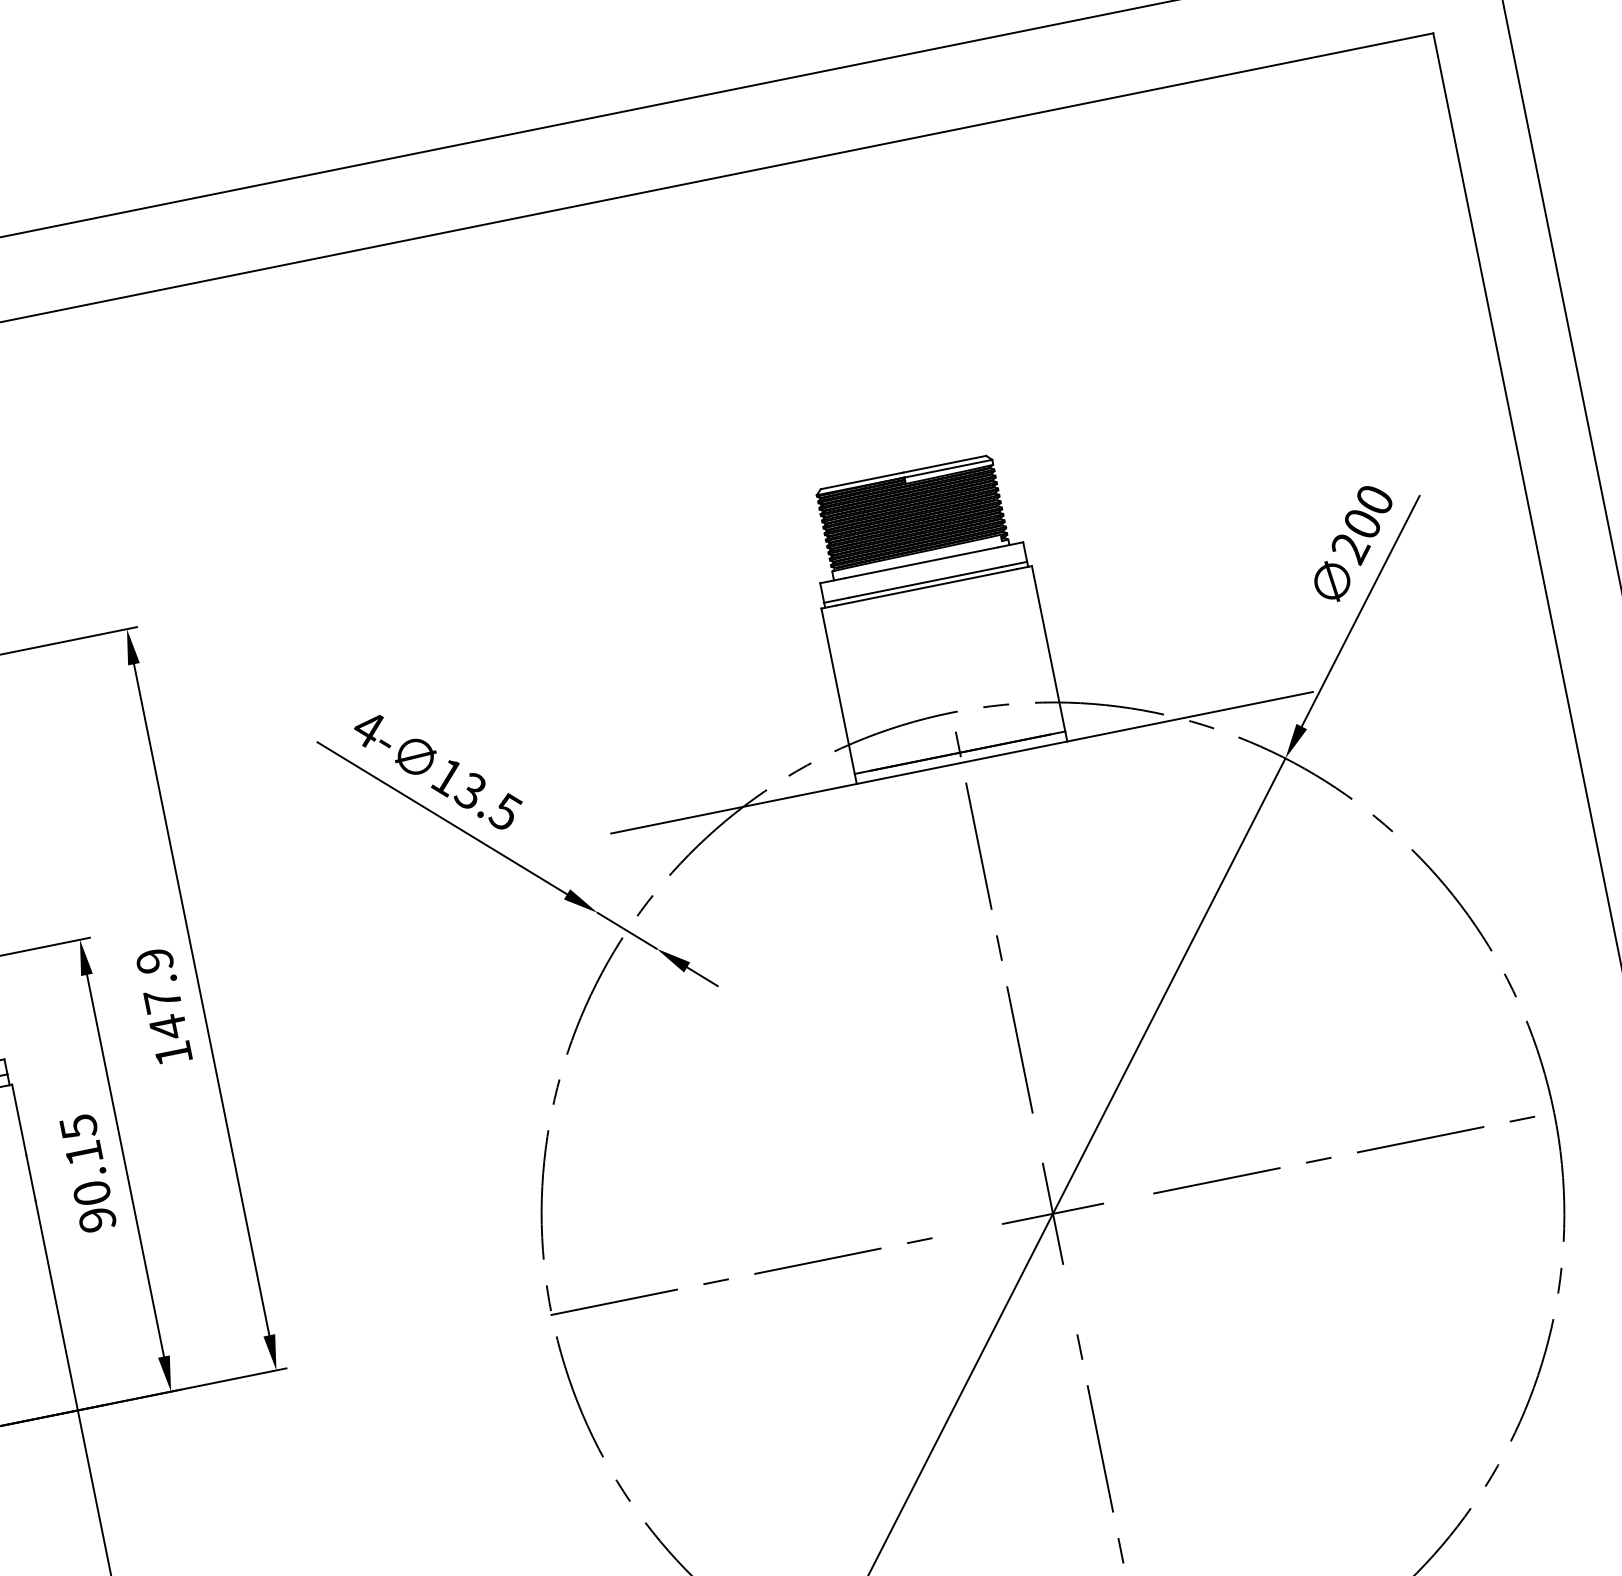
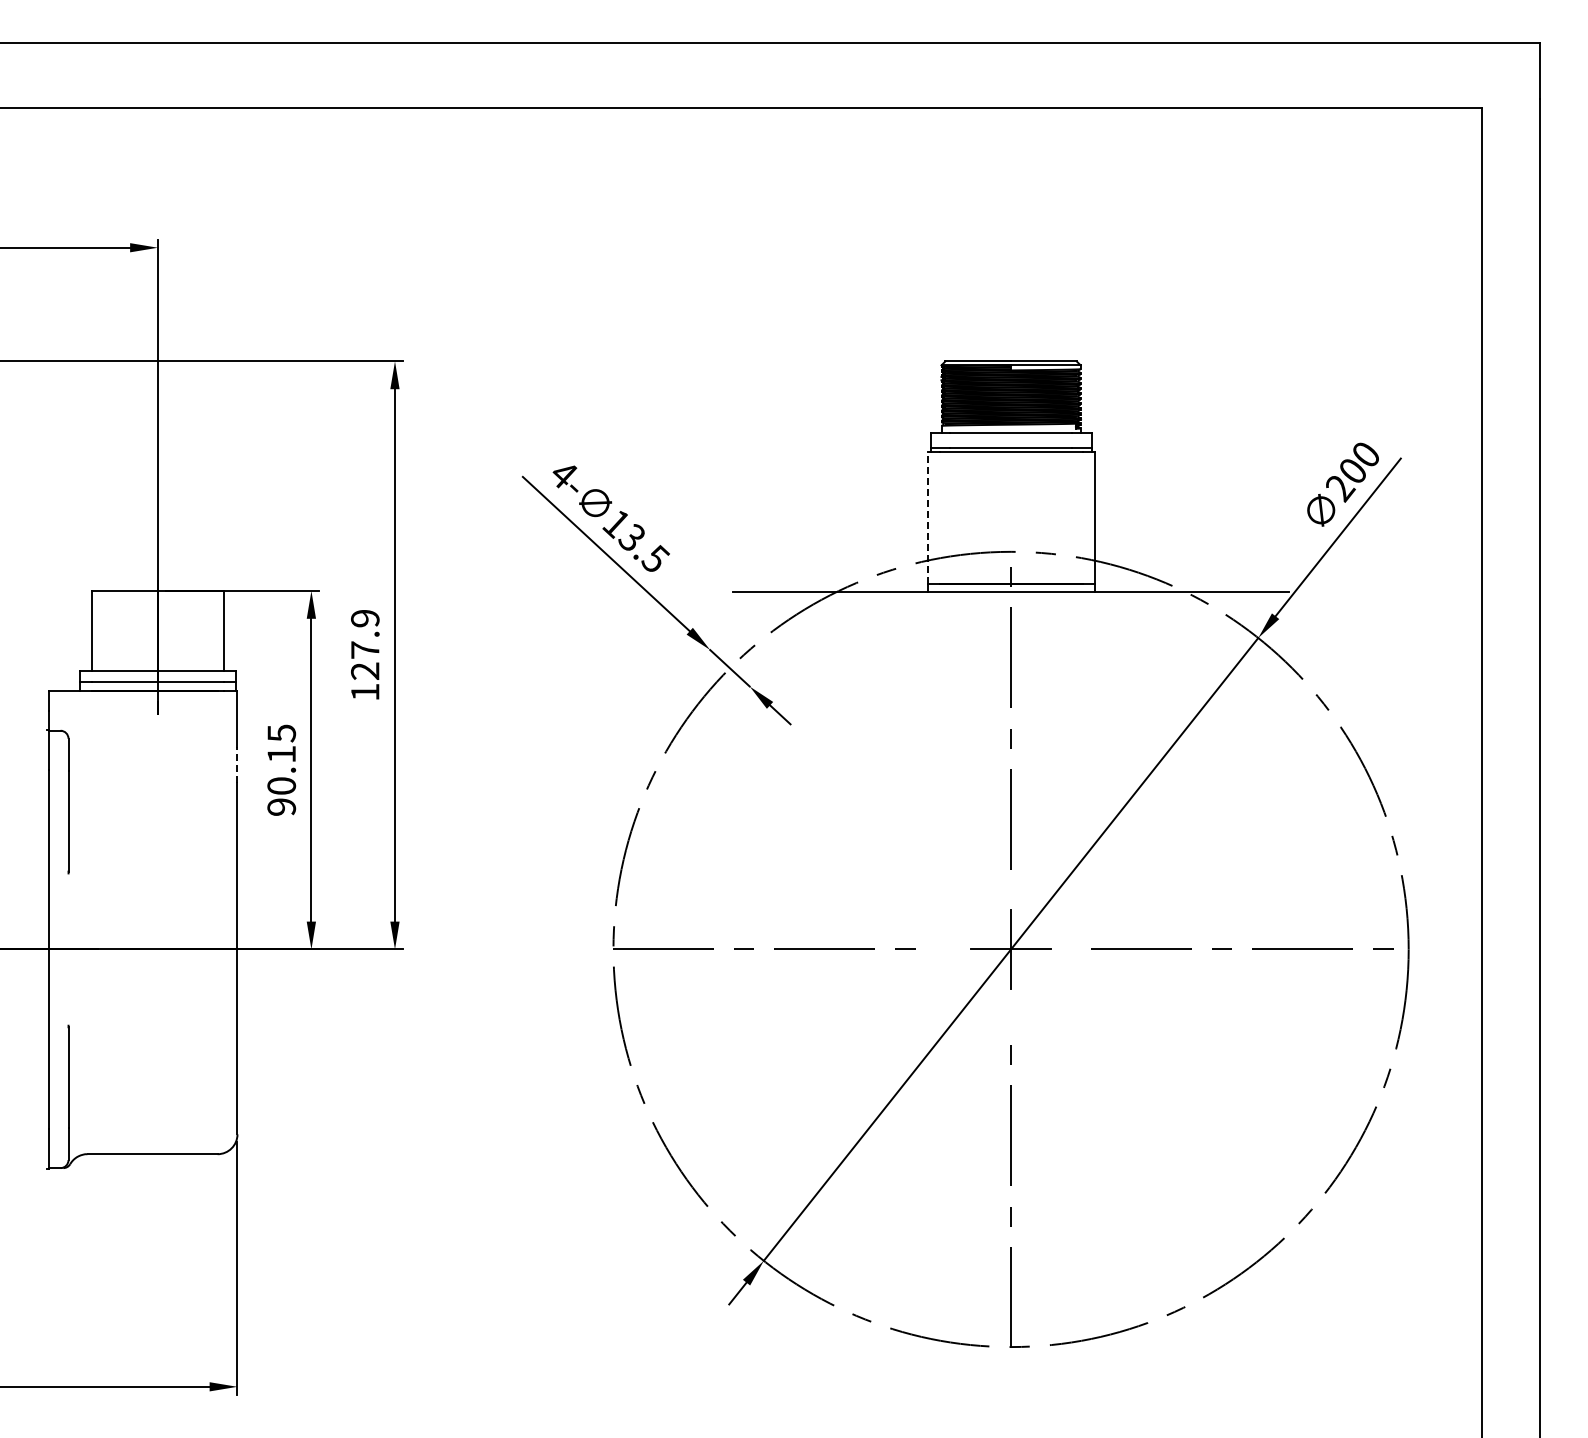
line: (838, 691) -> (927, 518), solid -> dashed
text: (168, 1026) -> (365, 670), 147.9 -> 127.9
line: (30, 1177) -> (237, 764), solid -> dashed

